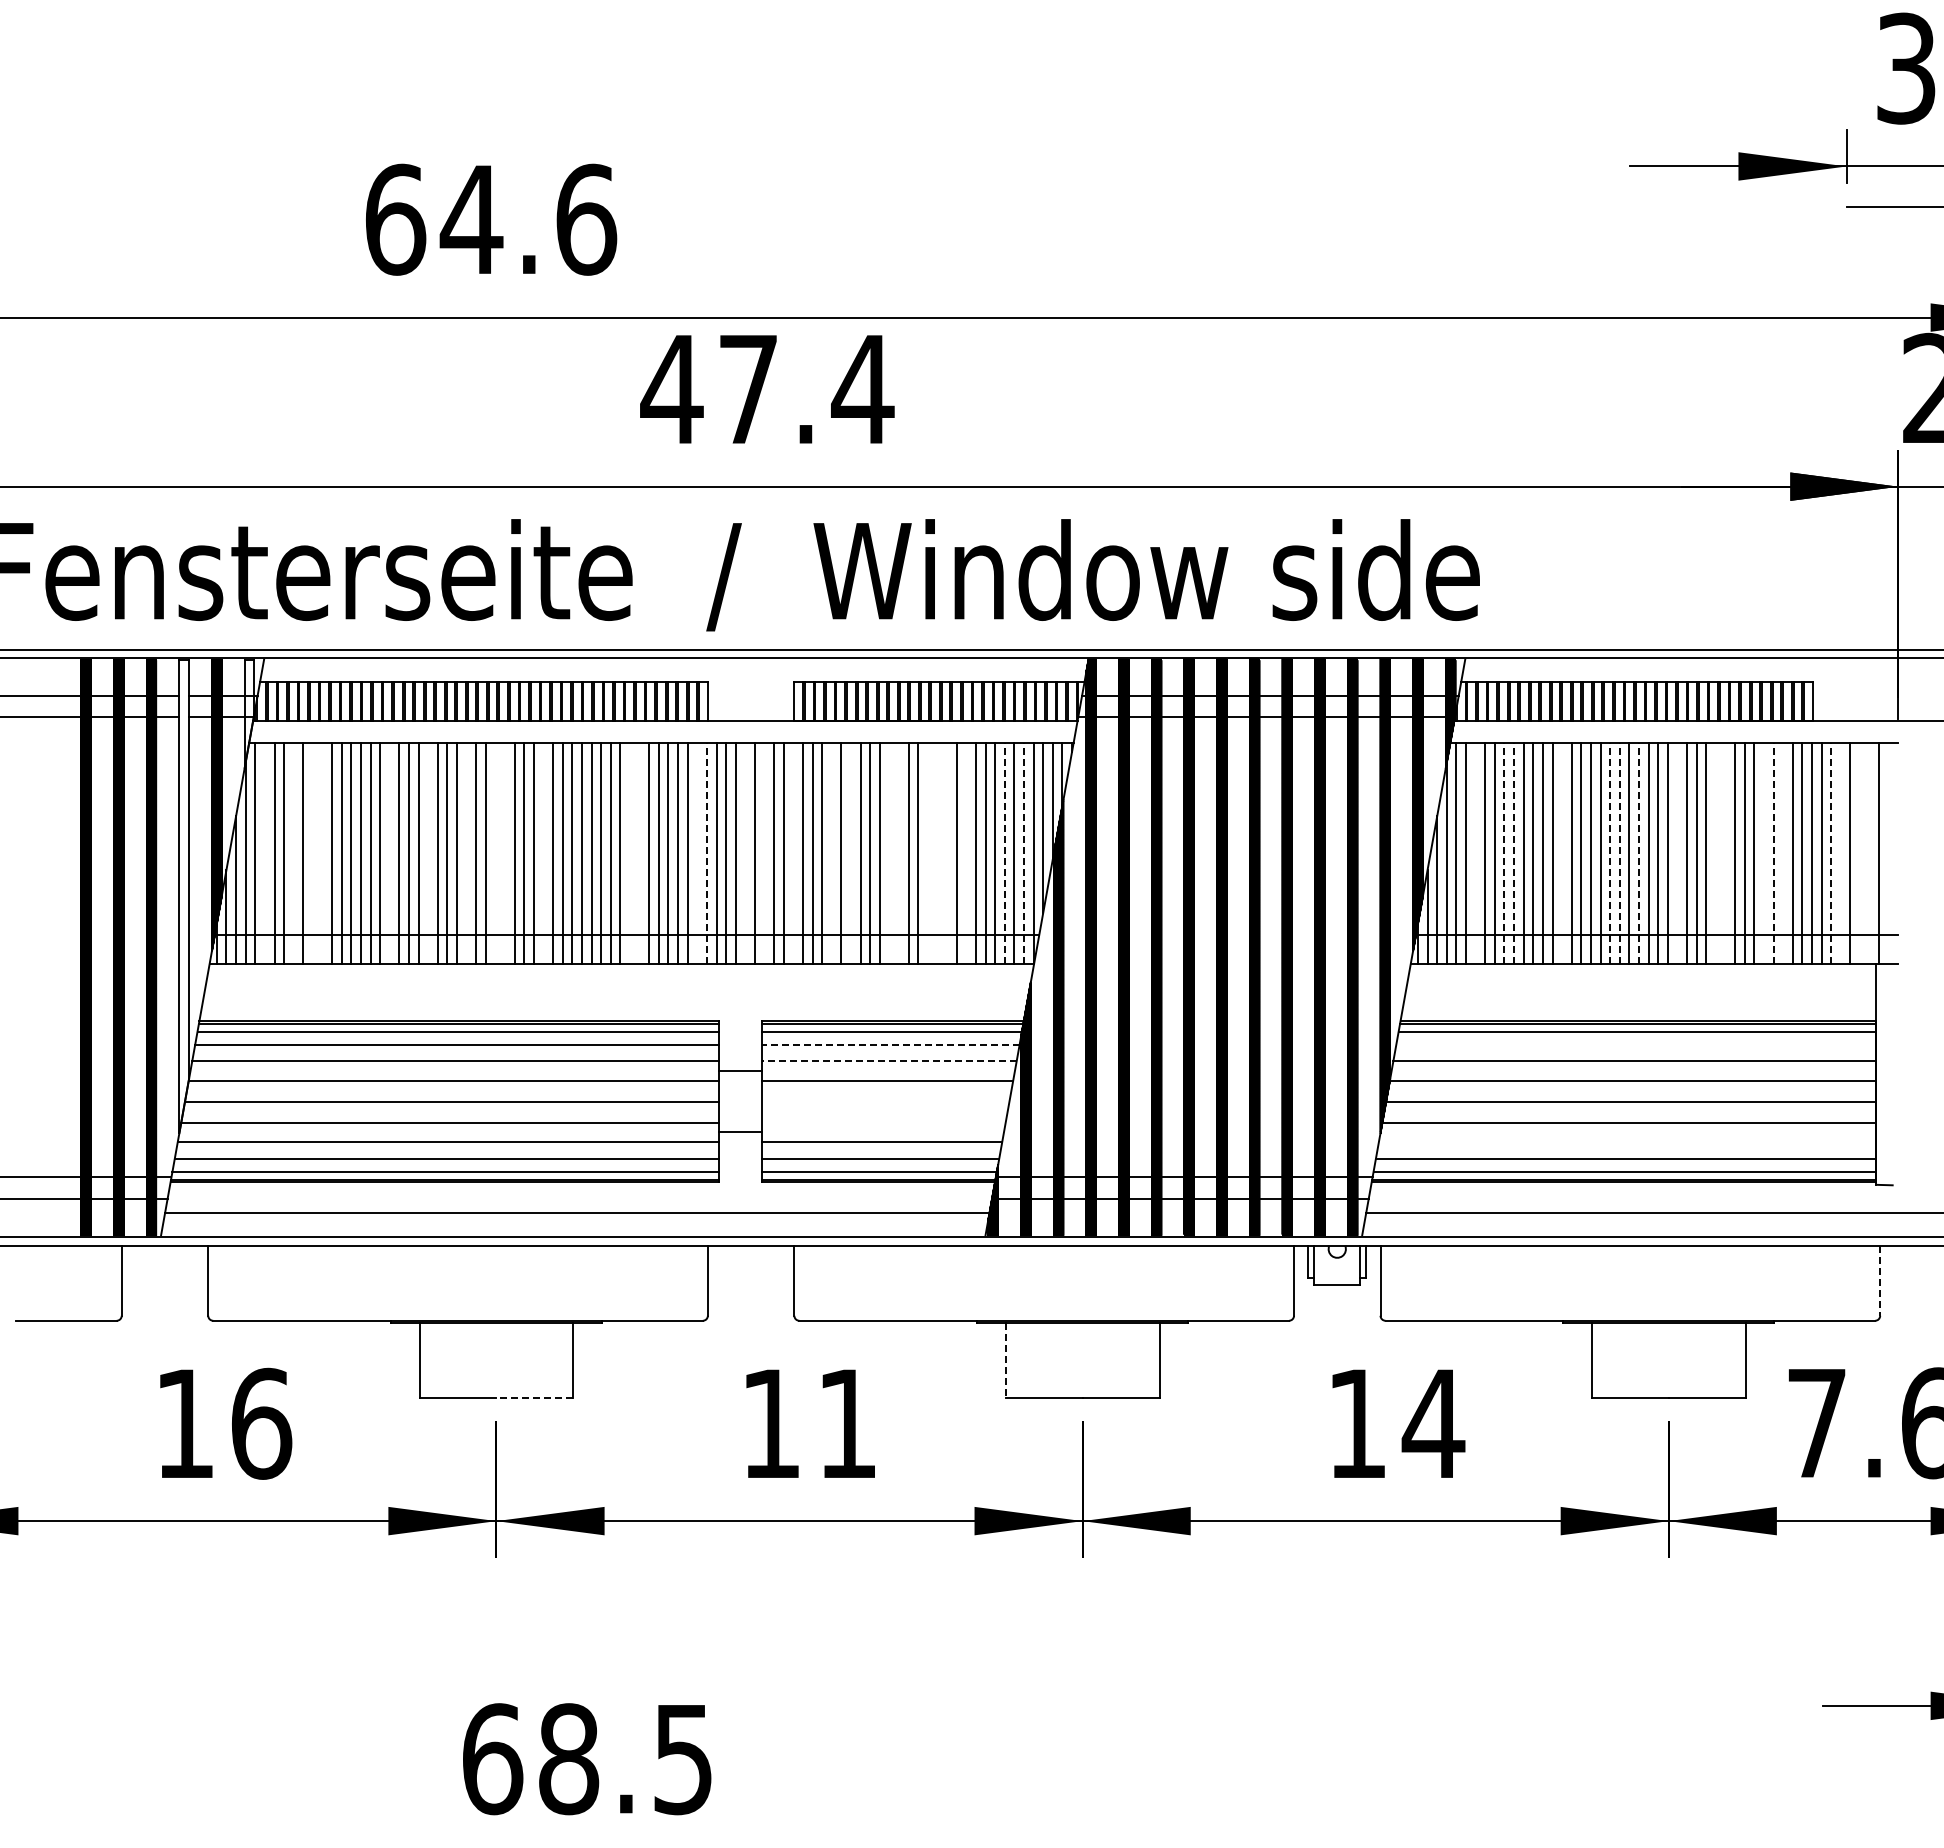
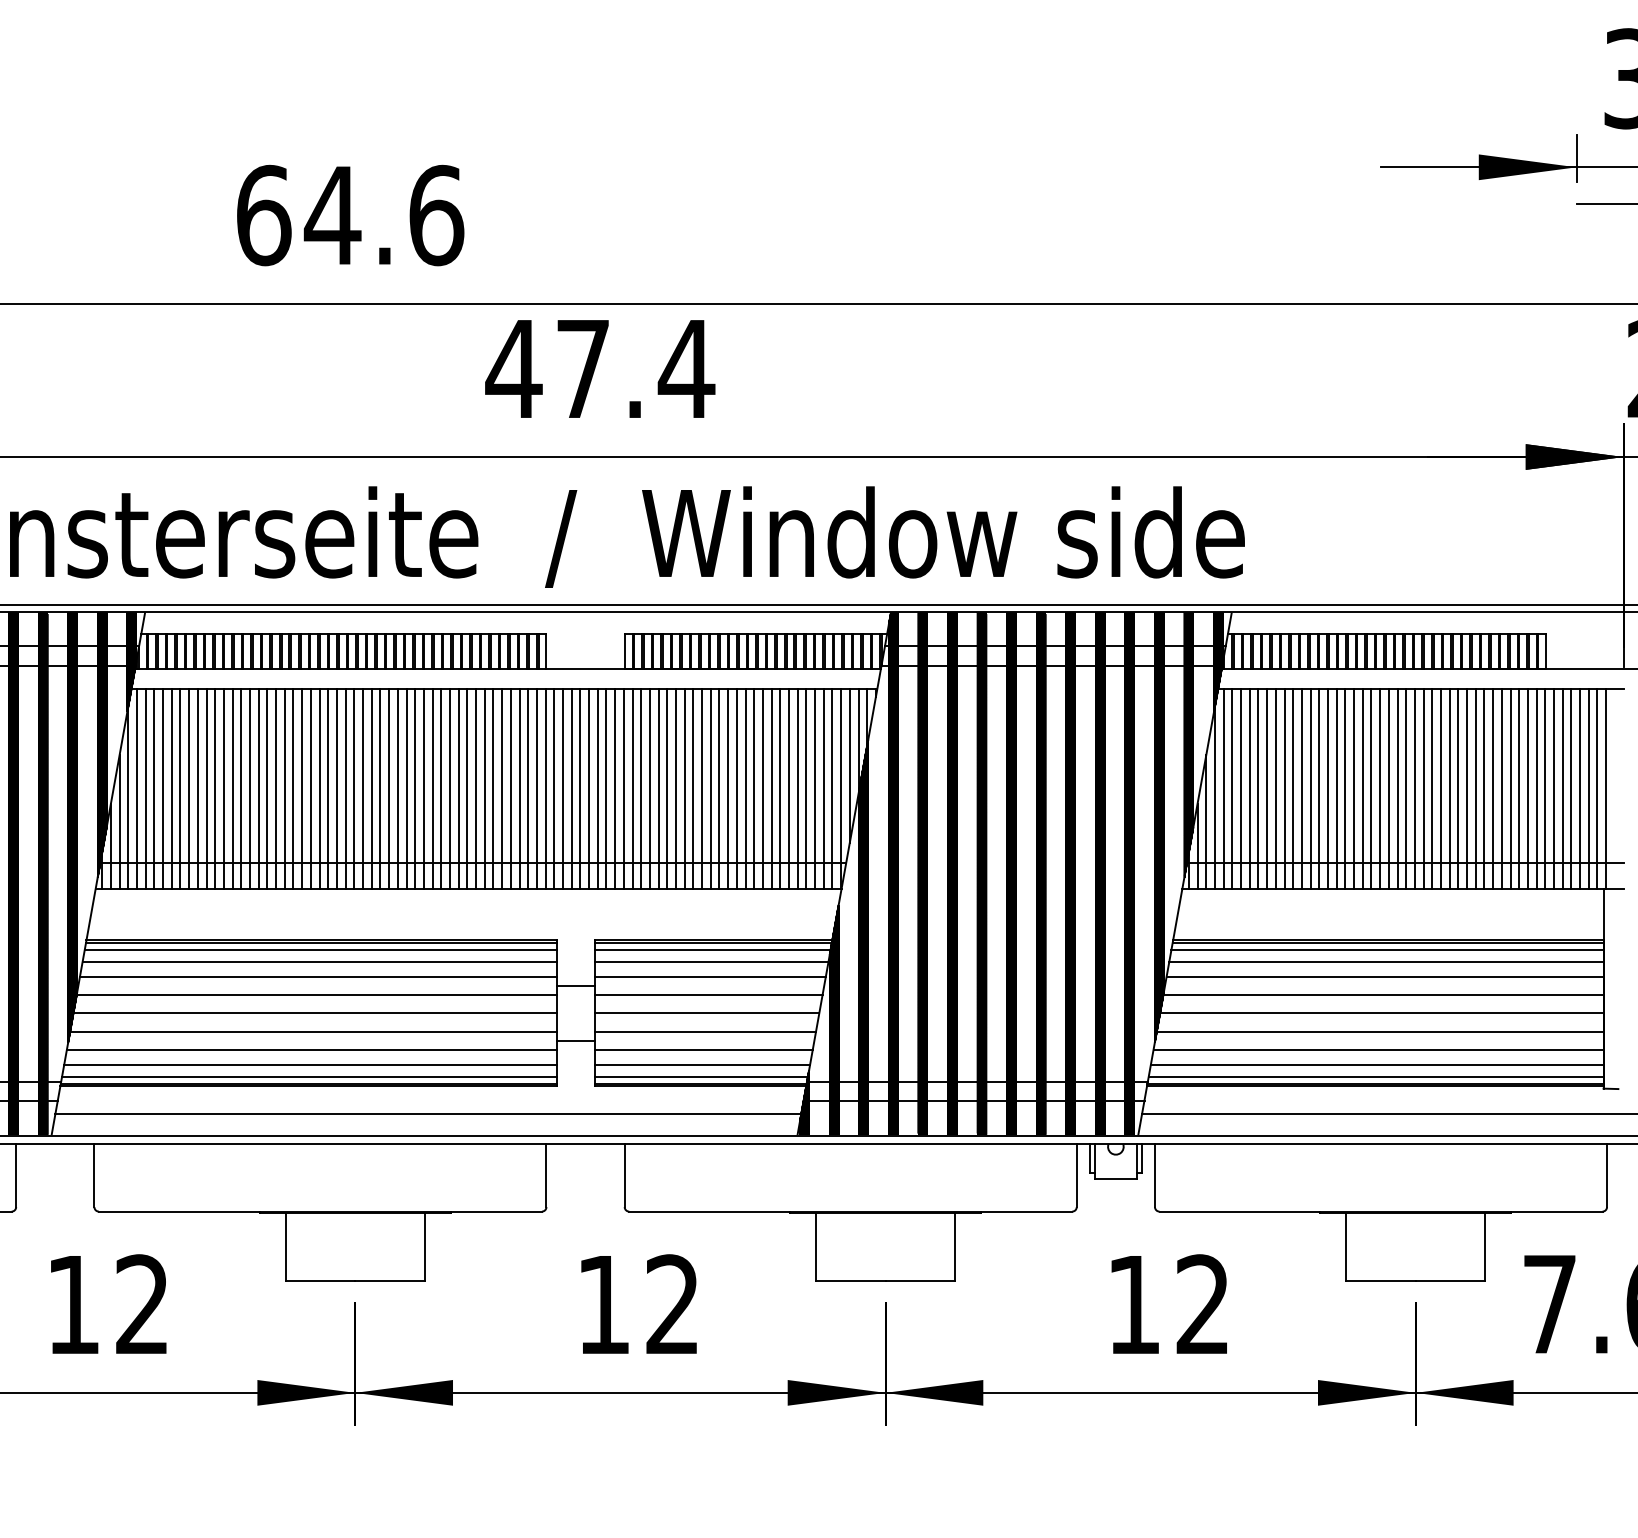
hatch: (249, 713) -> (131, 662), added
line: (264, 853) -> (145, 788), added
line: (293, 853) -> (171, 788), added
line: (312, 853) -> (188, 788), added
line: (322, 853) -> (197, 788), added
line: (389, 853) -> (258, 788), added
line: (428, 853) -> (293, 788), added
line: (466, 853) -> (328, 788), added
line: (495, 853) -> (354, 788), added
line: (505, 853) -> (363, 788), added
line: (543, 853) -> (397, 788), added
line: (630, 853) -> (476, 788), added
line: (639, 853) -> (484, 788), added
line: (697, 853) -> (537, 788), added
line: (706, 853) -> (545, 788), dashed -> solid
line: (745, 853) -> (580, 788), added
line: (764, 853) -> (597, 788), added
line: (793, 853) -> (623, 788), added
line: (831, 853) -> (658, 788), added
line: (851, 853) -> (676, 788), added
line: (889, 853) -> (710, 788), added
line: (899, 853) -> (719, 788), added
line: (927, 853) -> (745, 788), added
line: (937, 853) -> (754, 788), added
line: (947, 853) -> (763, 788), added
line: (966, 853) -> (780, 788), added
line: (1004, 853) -> (814, 788), dashed -> solid
line: (1024, 853) -> (832, 788), dashed -> solid
line: (1475, 853) -> (1240, 788), added
line: (1504, 853) -> (1267, 788), dashed -> solid
line: (1514, 853) -> (1276, 788), dashed -> solid
line: (1562, 853) -> (1319, 788), added
line: (1610, 853) -> (1363, 788), dashed -> solid
line: (1619, 853) -> (1371, 788), dashed -> solid
line: (1639, 853) -> (1389, 788), dashed -> solid
line: (1677, 853) -> (1423, 788), added
line: (1715, 853) -> (1458, 788), added
line: (1725, 853) -> (1467, 788), added
line: (1763, 853) -> (1501, 788), added
line: (1773, 853) -> (1510, 788), dashed -> solid
line: (1783, 853) -> (1519, 788), added
line: (1831, 853) -> (1562, 788), dashed -> solid
line: (1840, 853) -> (1571, 788), added
line: (1860, 853) -> (1589, 788), added
line: (1869, 853) -> (1597, 788), added
hatch: (184, 896) -> (72, 827), added
line: (890, 1044) -> (711, 961), dashed -> solid
line: (1636, 1044) -> (1386, 961), added
line: (888, 1061) -> (709, 977), dashed -> solid
line: (885, 1101) -> (707, 1013), added
line: (883, 1122) -> (705, 1032), added
line: (1627, 1142) -> (1378, 1050), added
line: (1880, 1280) -> (1607, 1175), dashed -> solid
line: (1005, 1360) -> (815, 1247), dashed -> solid
line: (534, 1397) -> (389, 1281), dashed -> solid
text: (846, 1422) -> (671, 1303), 11 -> 12
text: (1433, 1422) -> (1202, 1303), 14 -> 12
text: (262, 1423) -> (143, 1304), 16 -> 12

